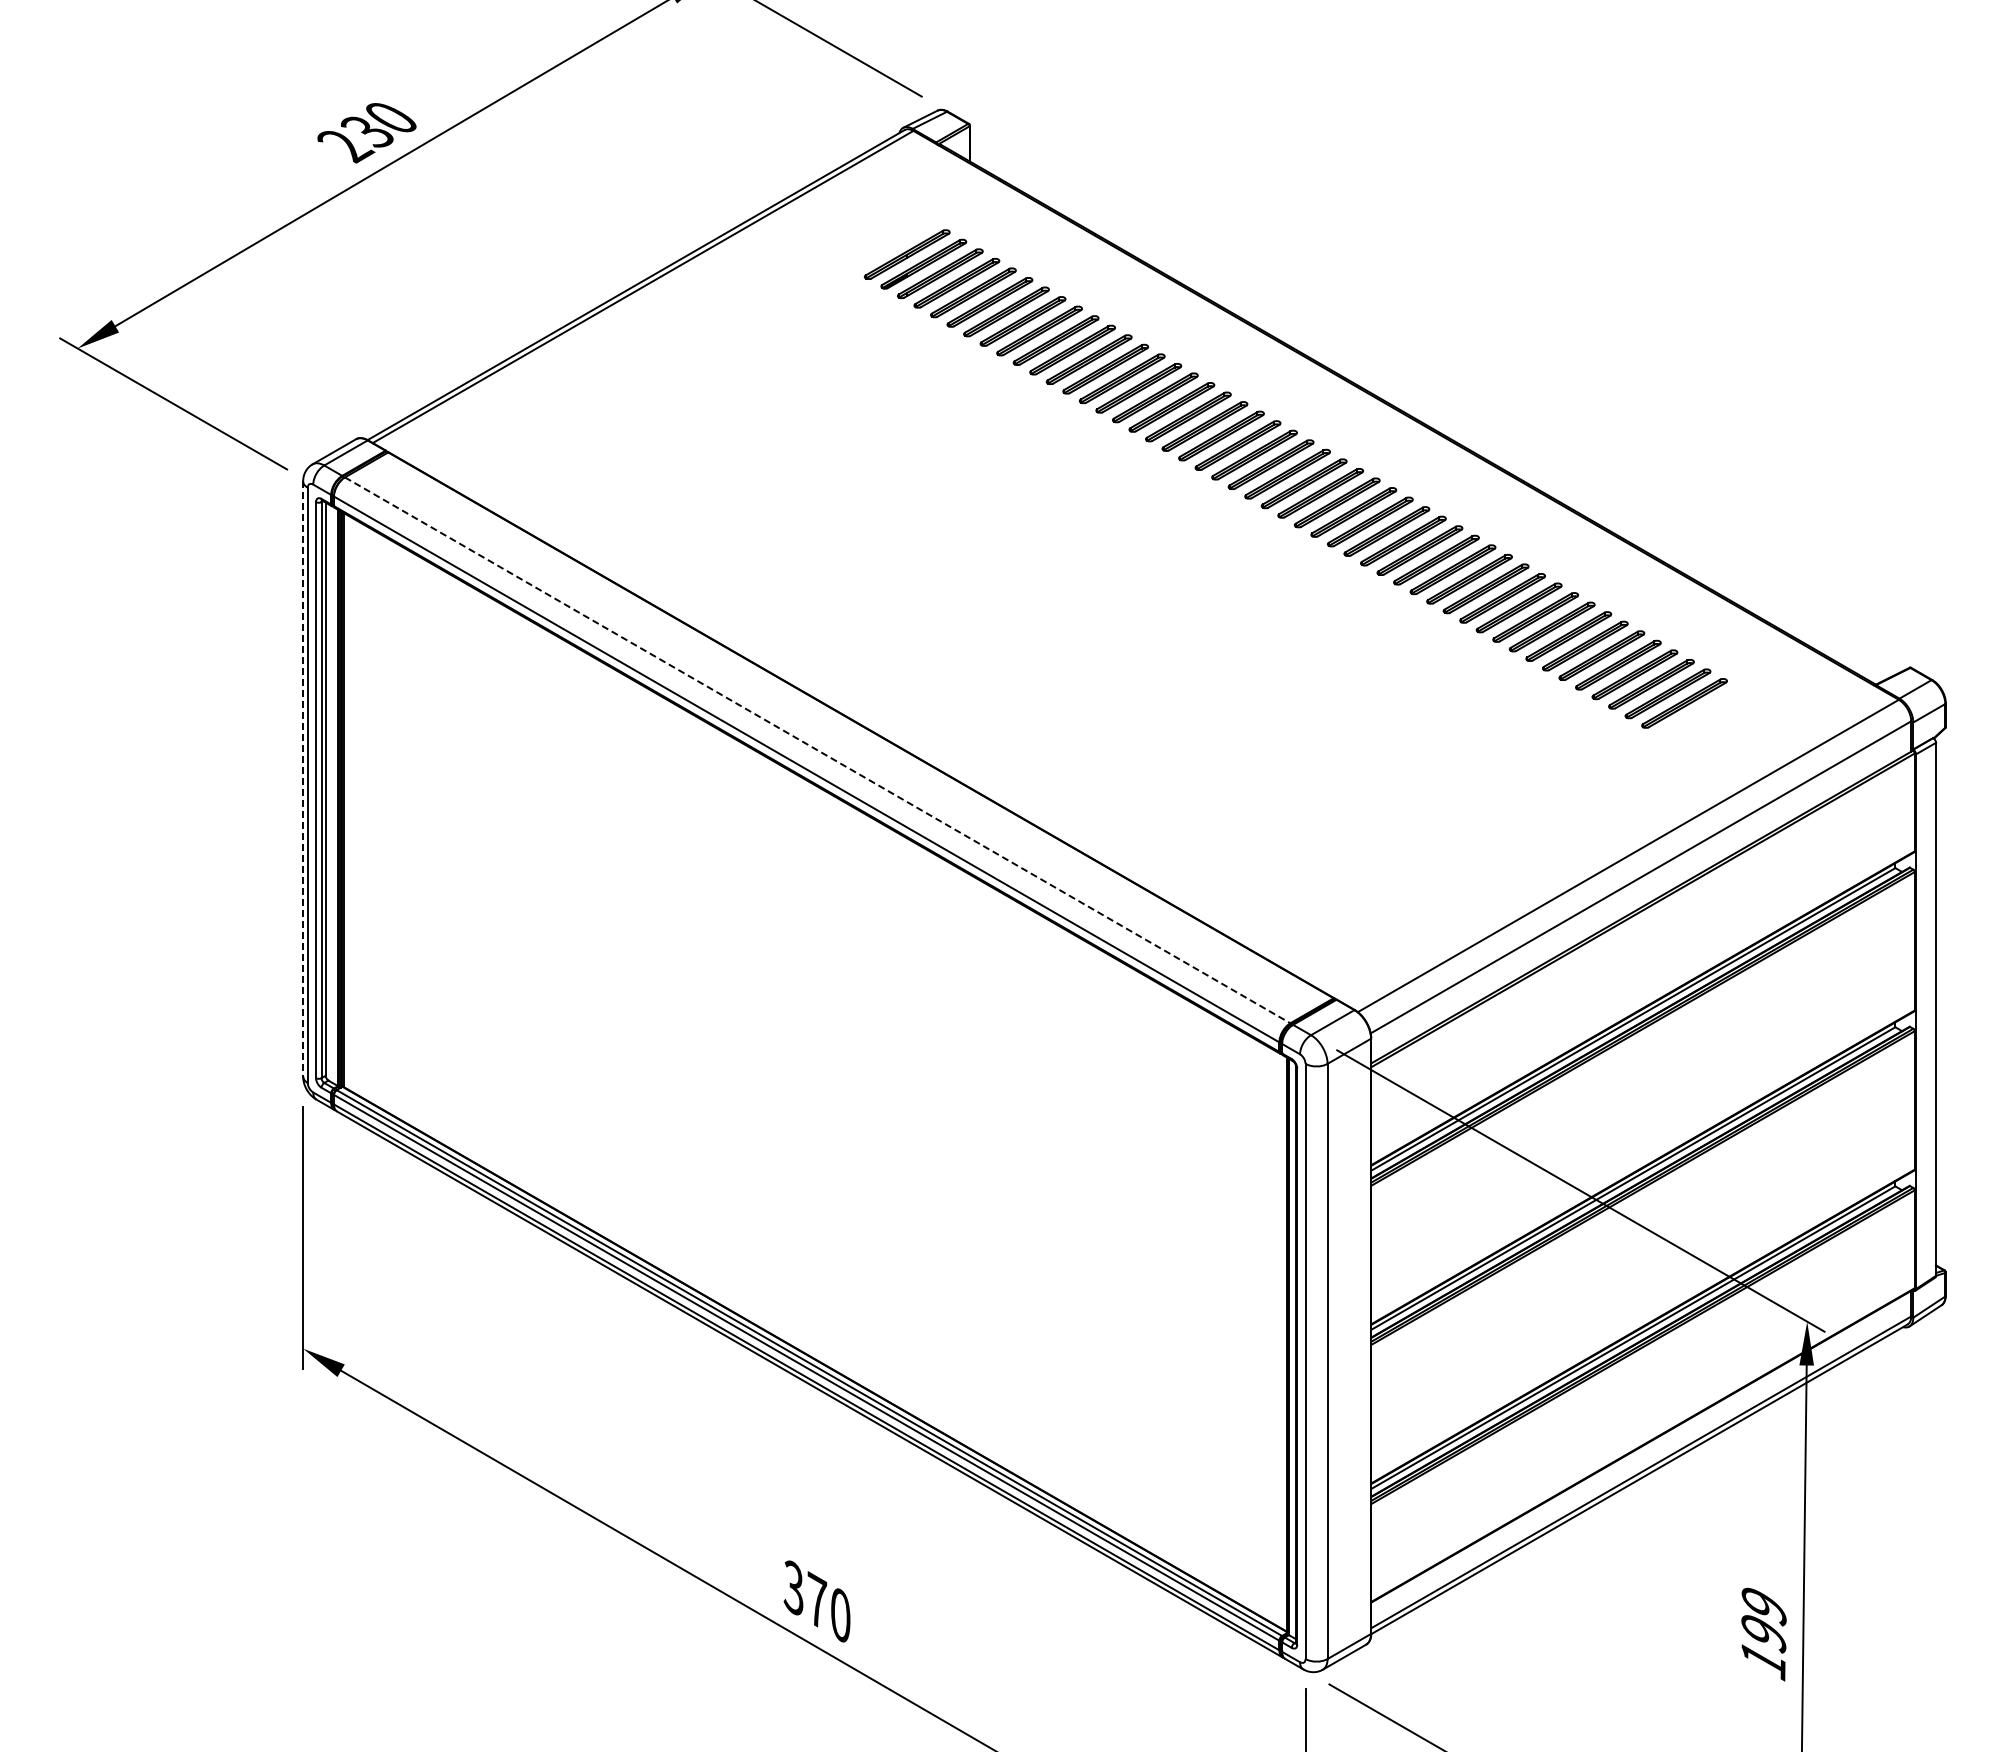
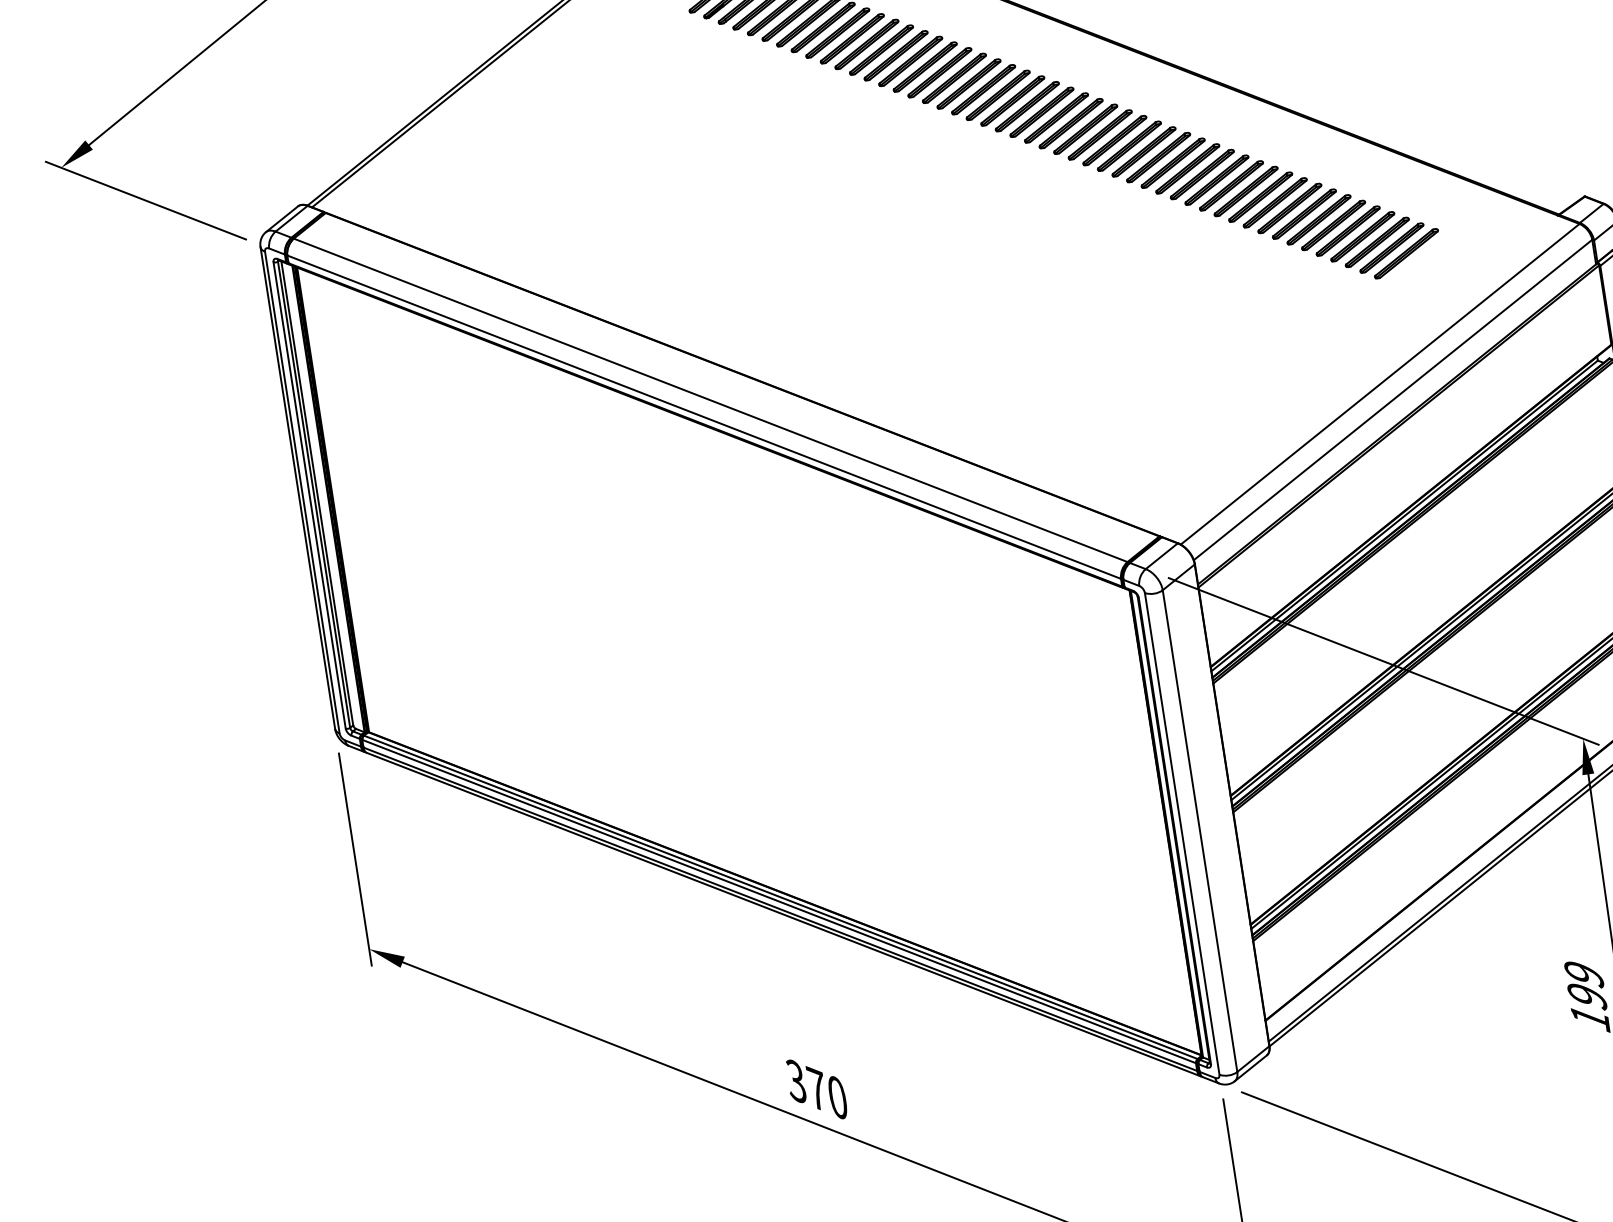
line: (817, 750) -> (710, 400), dashed -> solid
line: (303, 779) -> (298, 488), dashed -> solid

